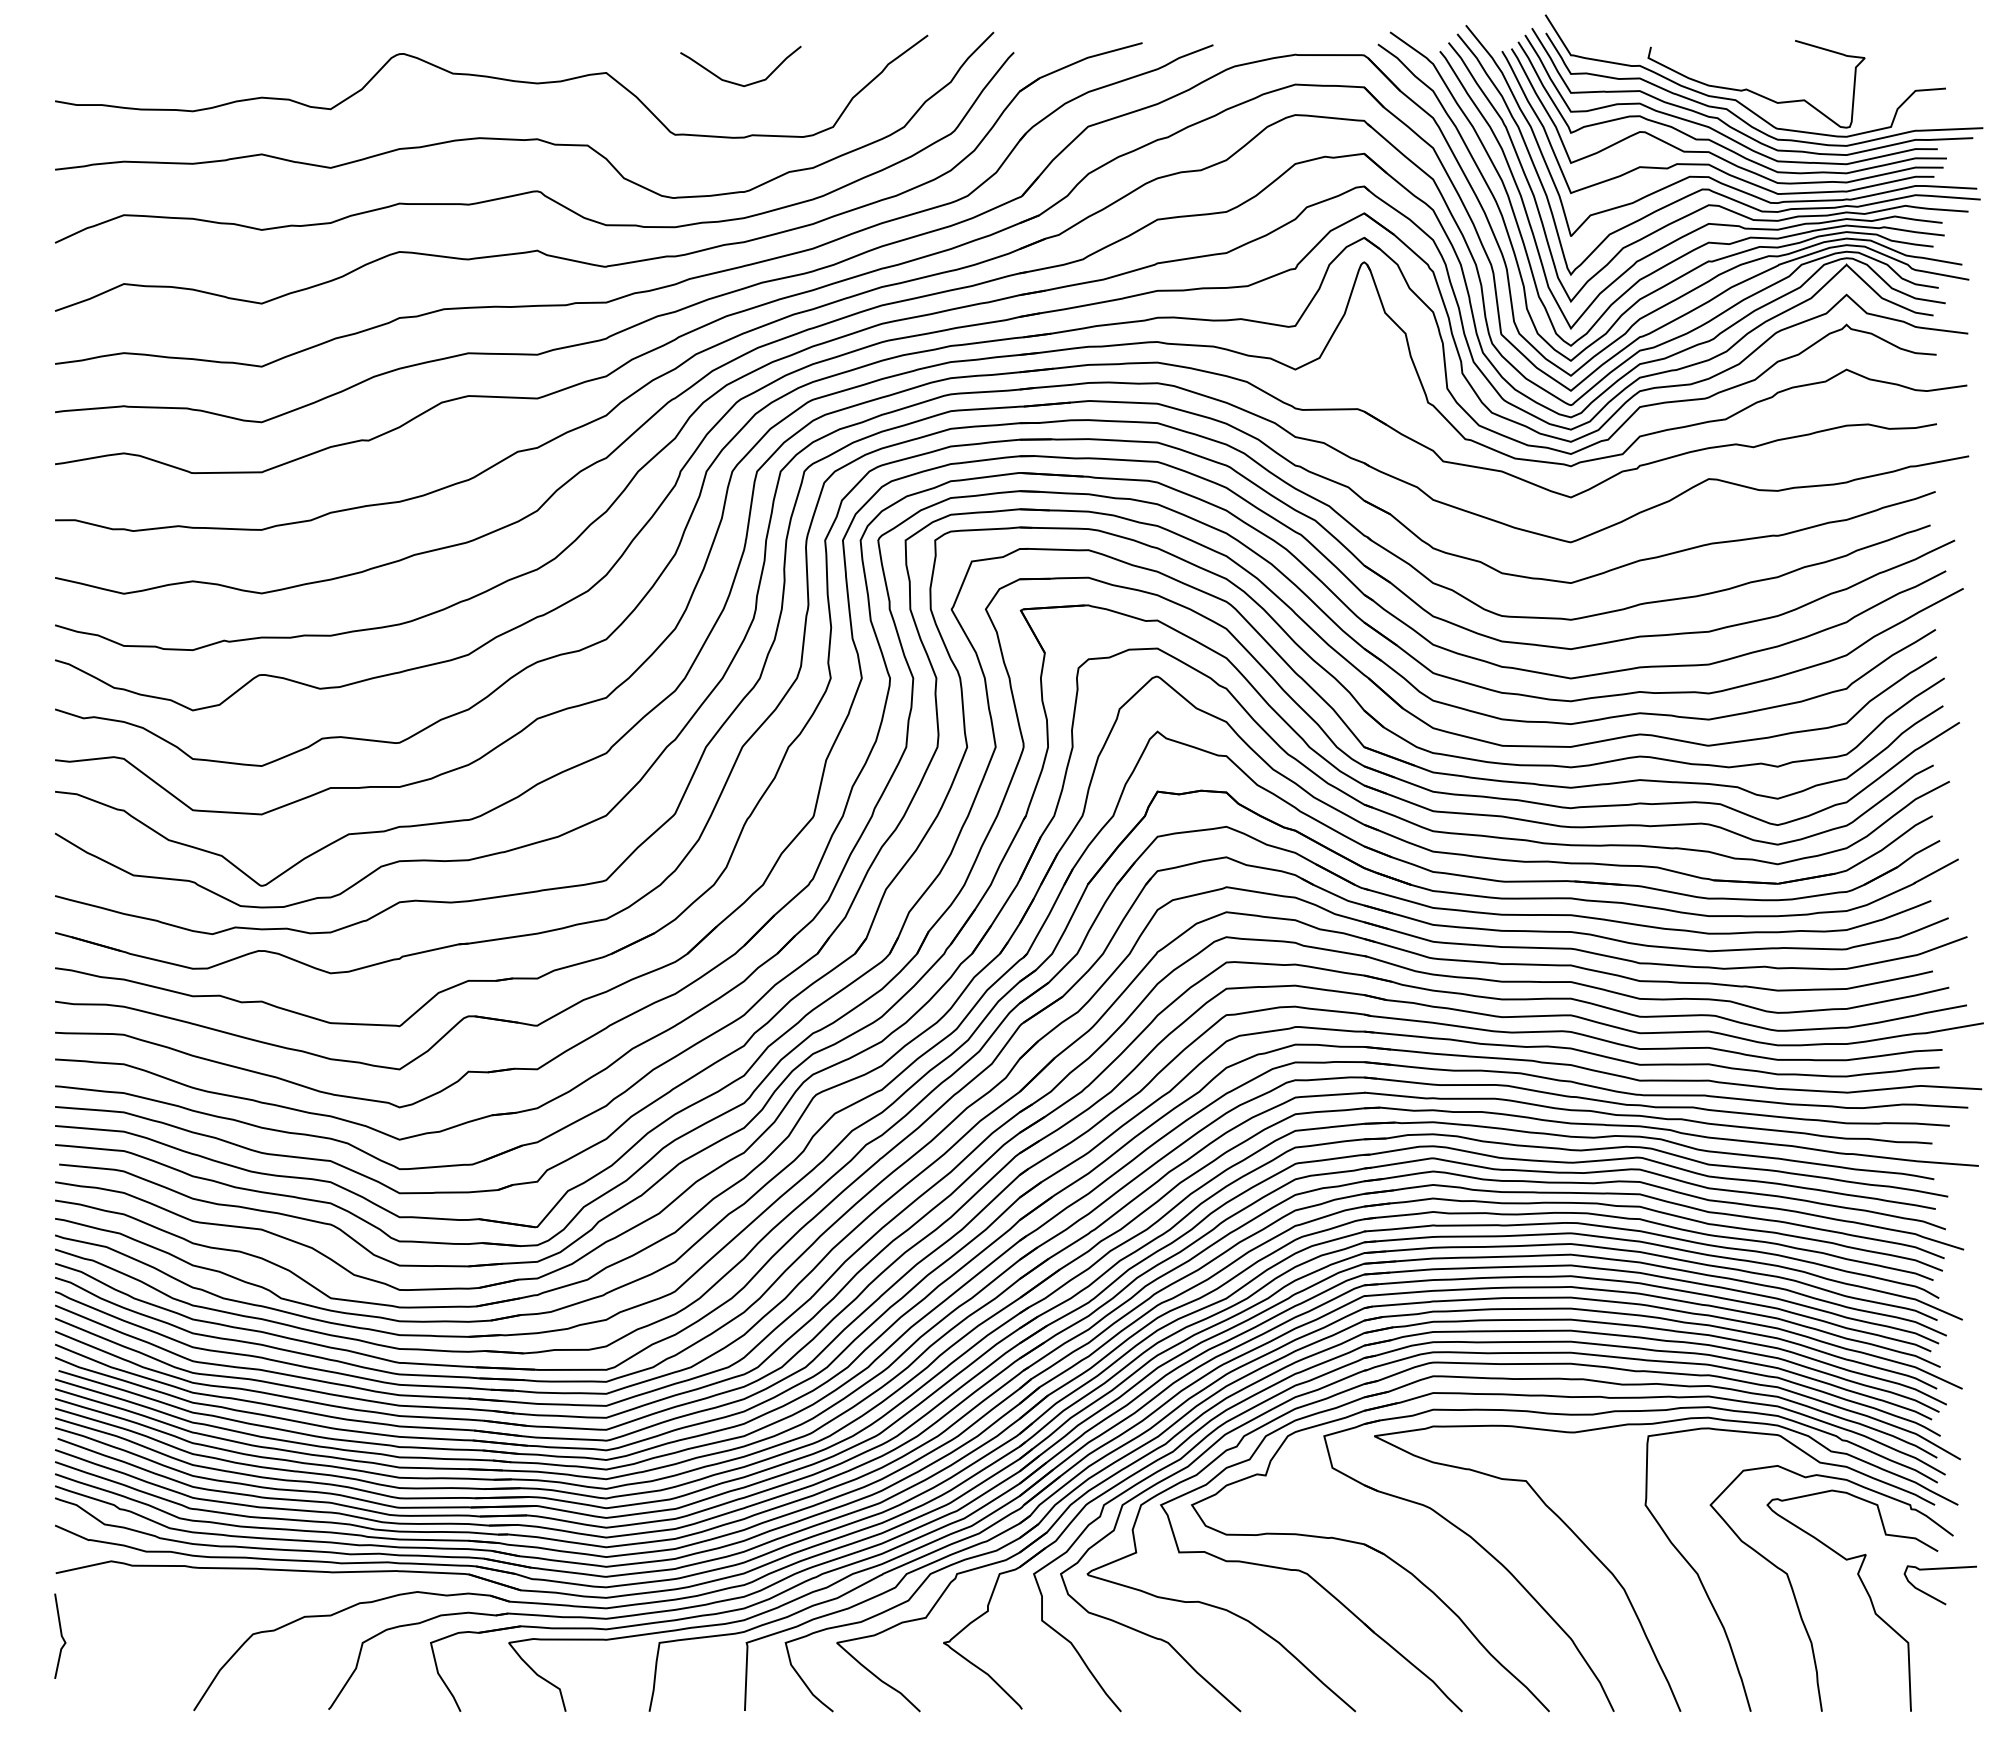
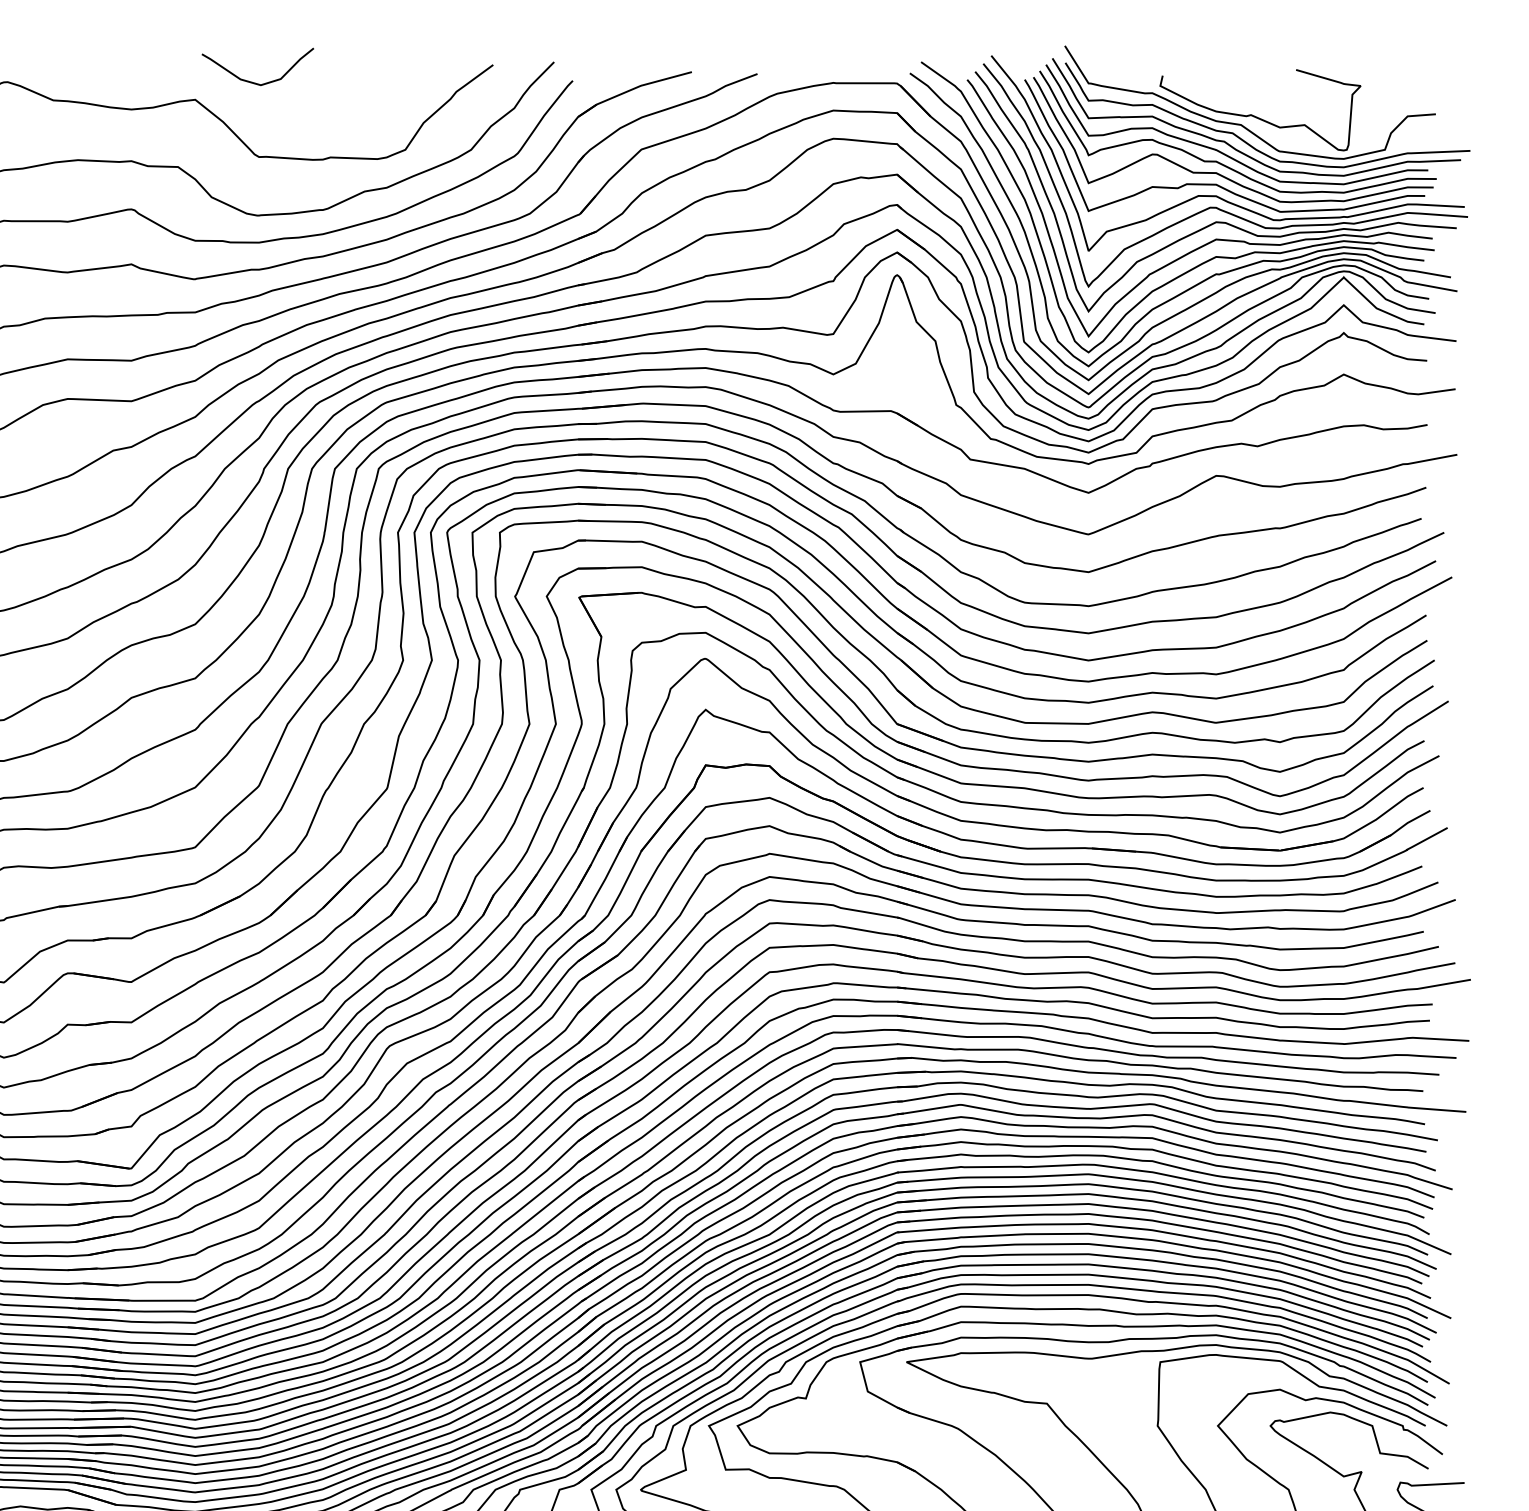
curve: (735, 82) -> (252, 81), moved

